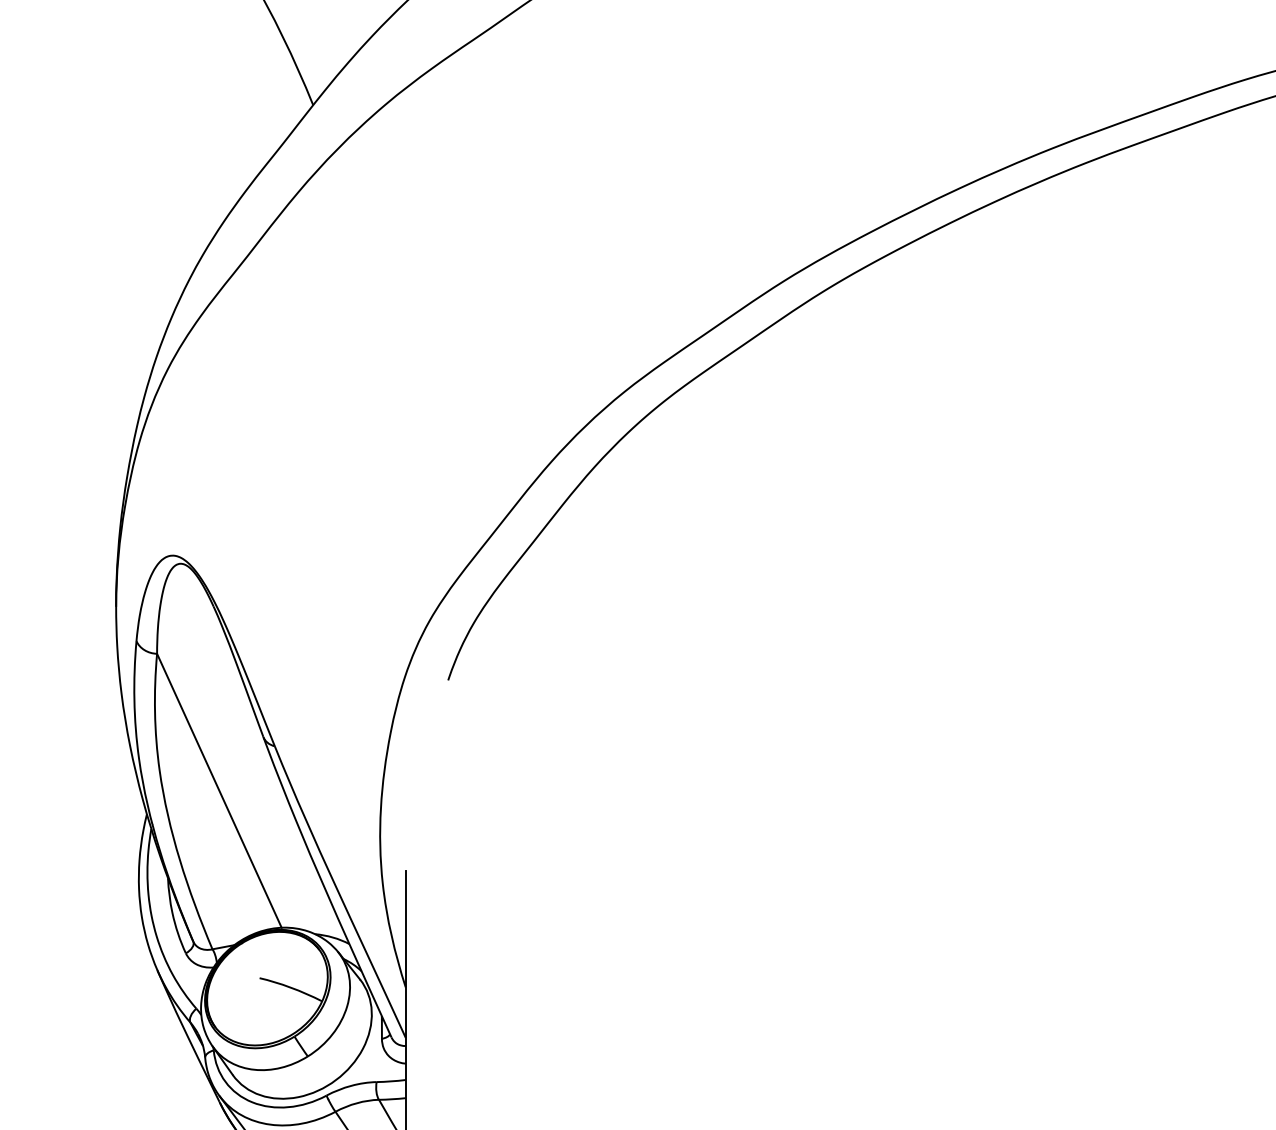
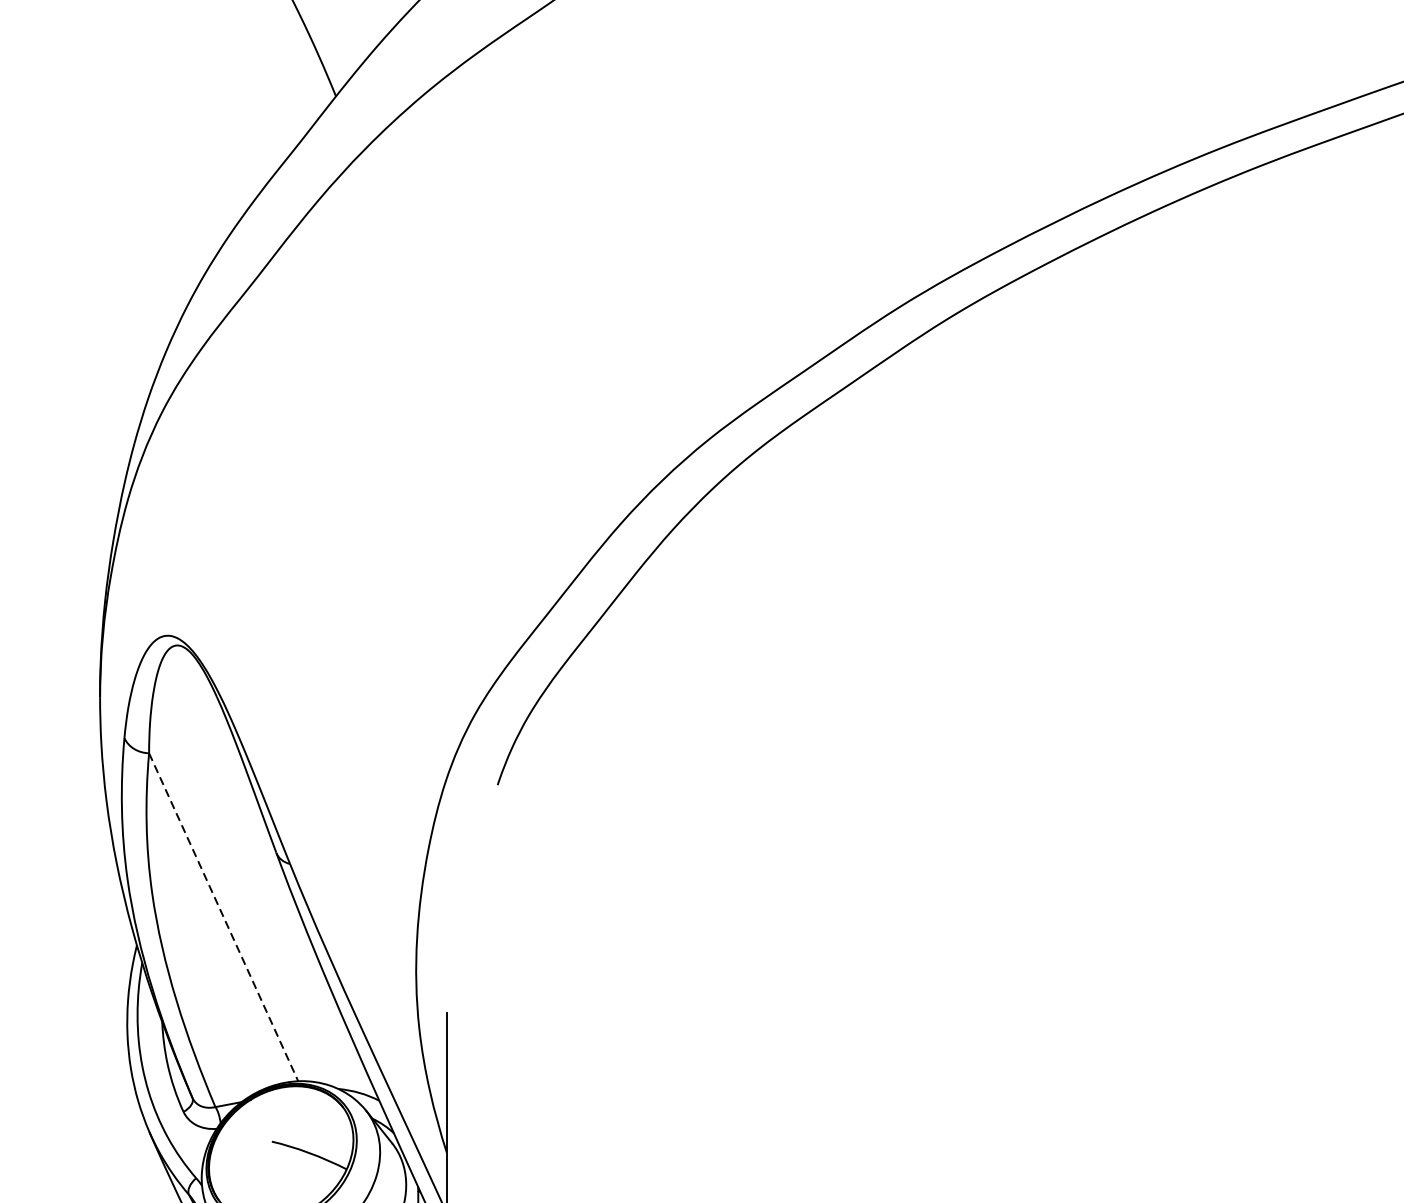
line: (219, 791) -> (223, 918), solid -> dashed

